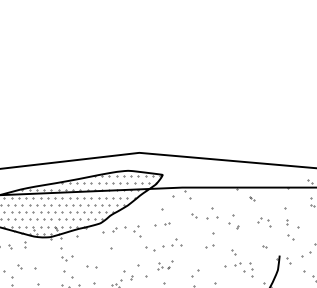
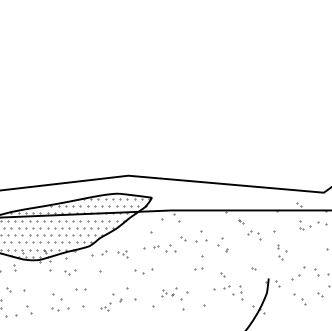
part: (264, 222) -> (254, 235), moved
part: (293, 229) -> (282, 252), size x0.71
part: (133, 231) -> (122, 254), size x0.62
part: (176, 242) -> (170, 248), moved
part: (67, 258) -> (70, 272), moved
part: (165, 265) -> (169, 292), moved

